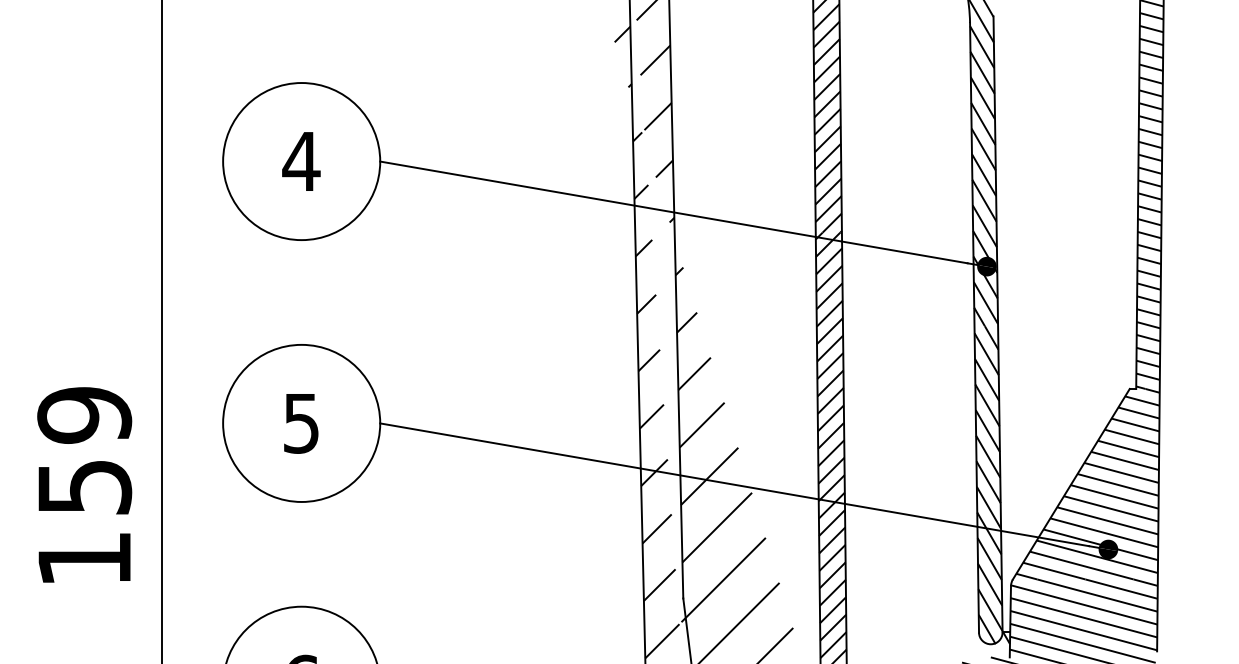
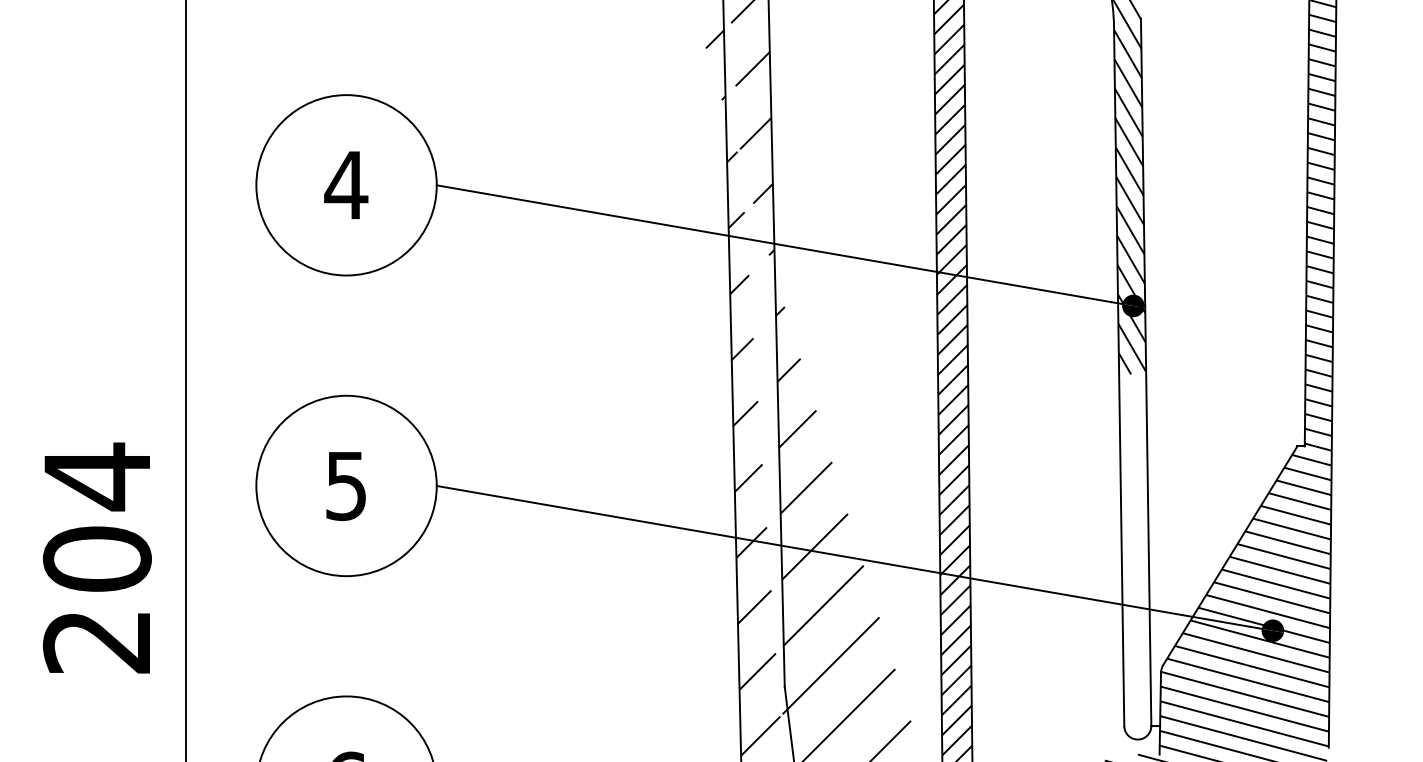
text: (84, 485) -> (97, 557), 159 -> 204
hatch: (991, 485) -> (1138, 557), removed

